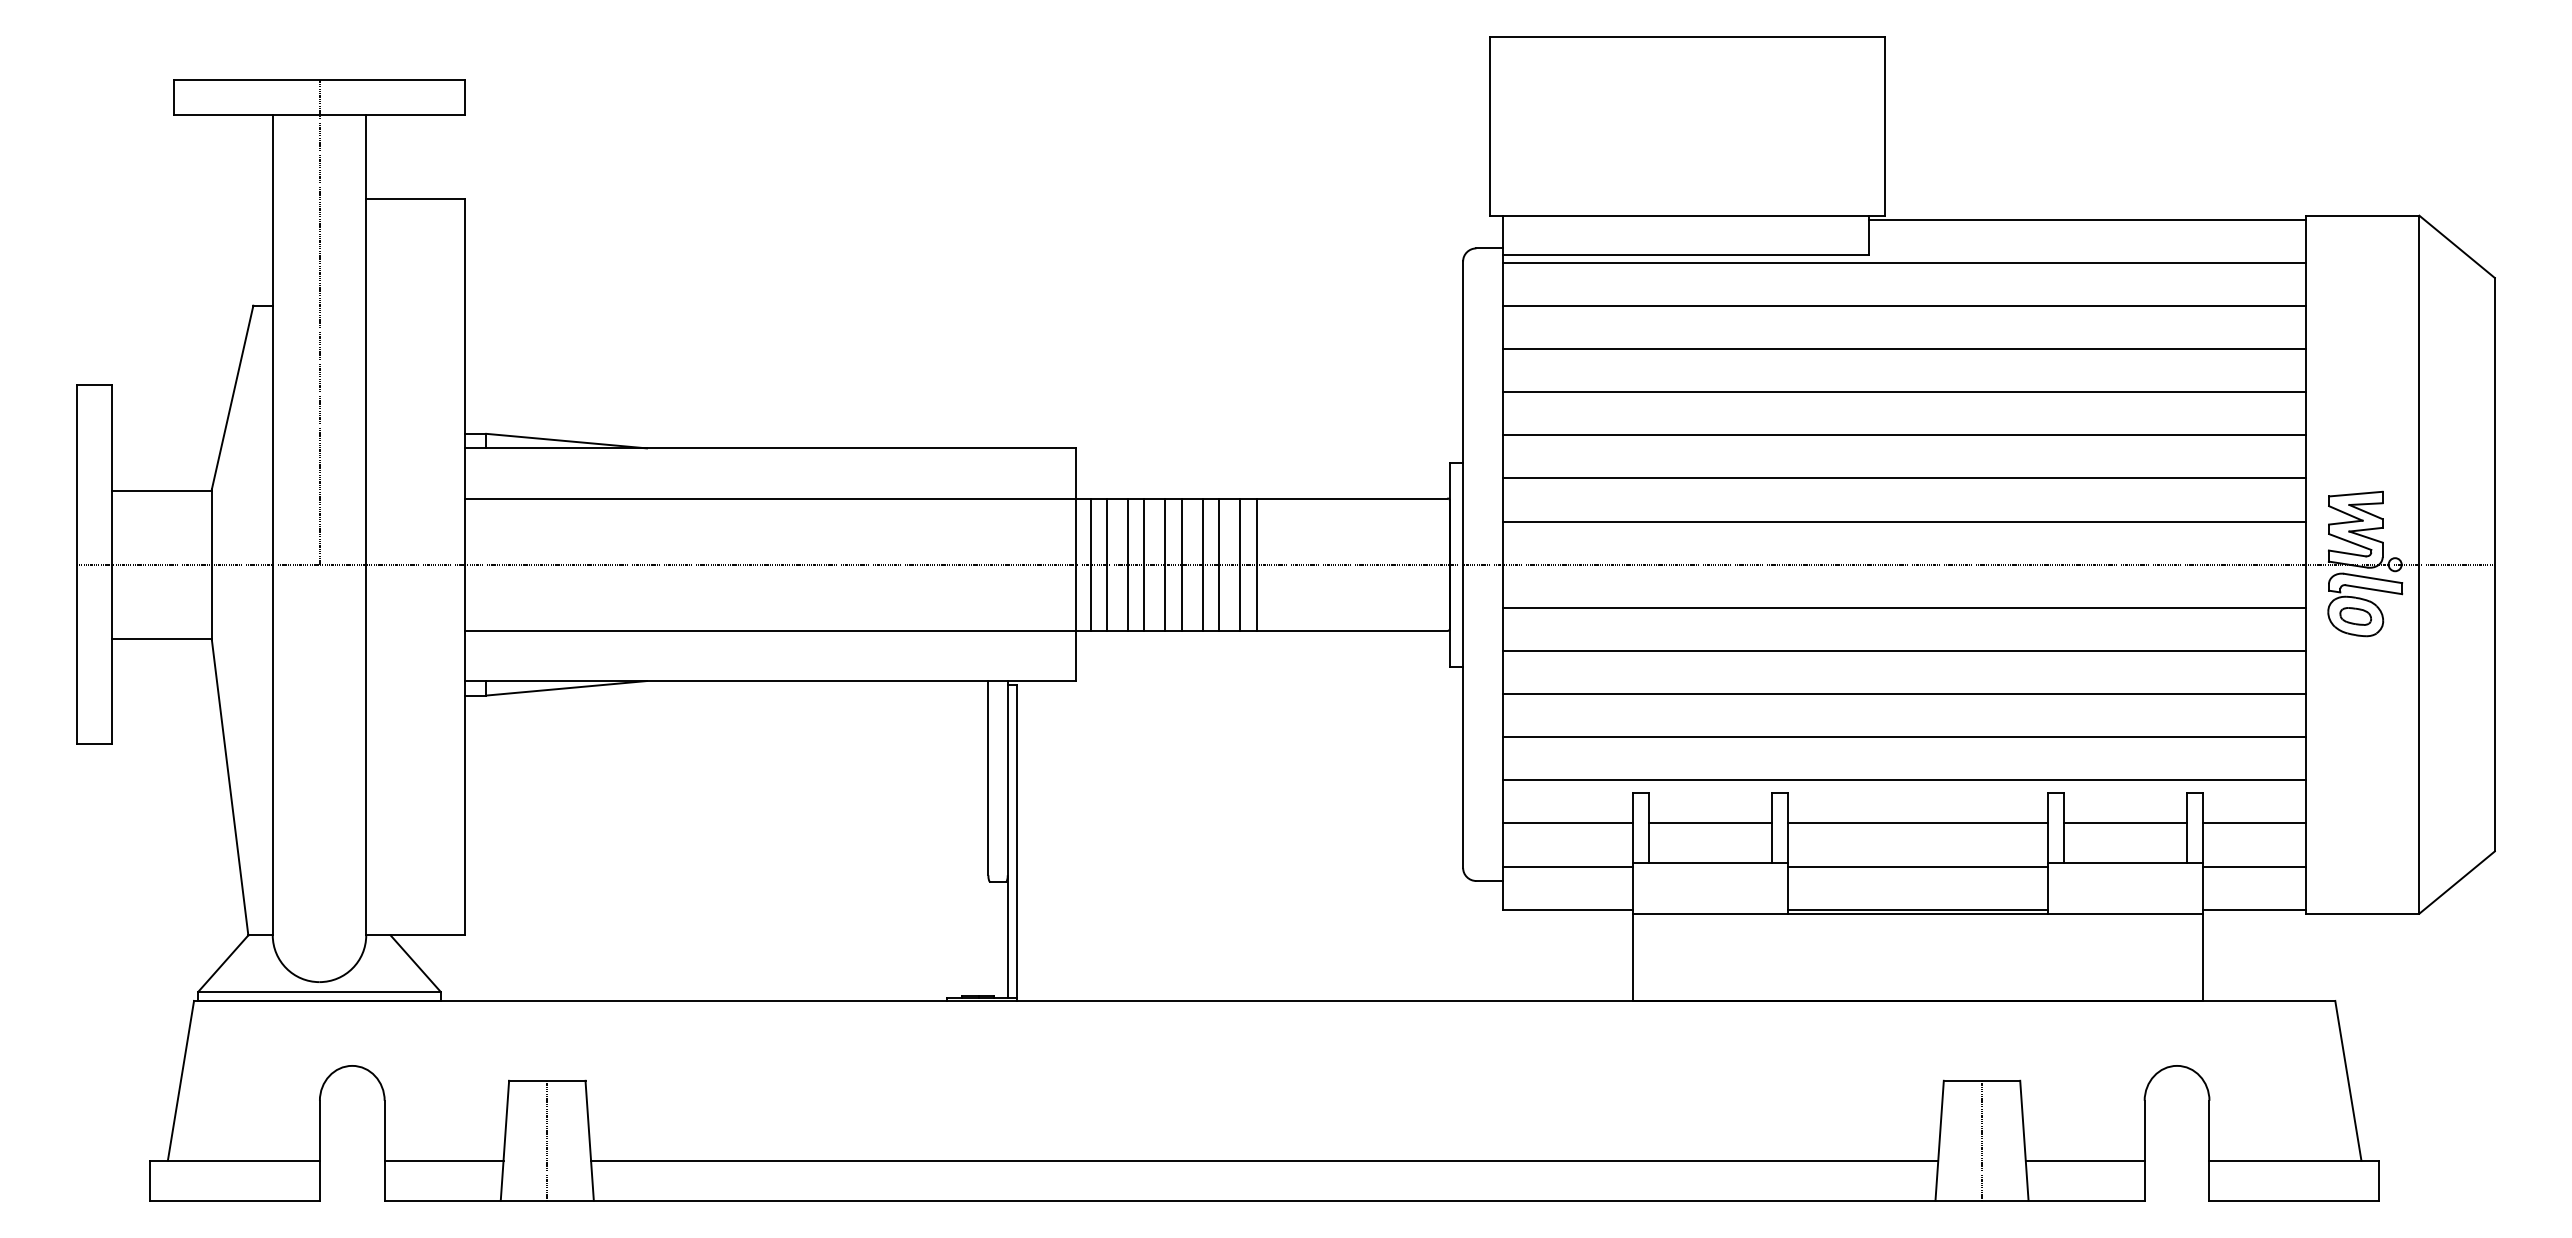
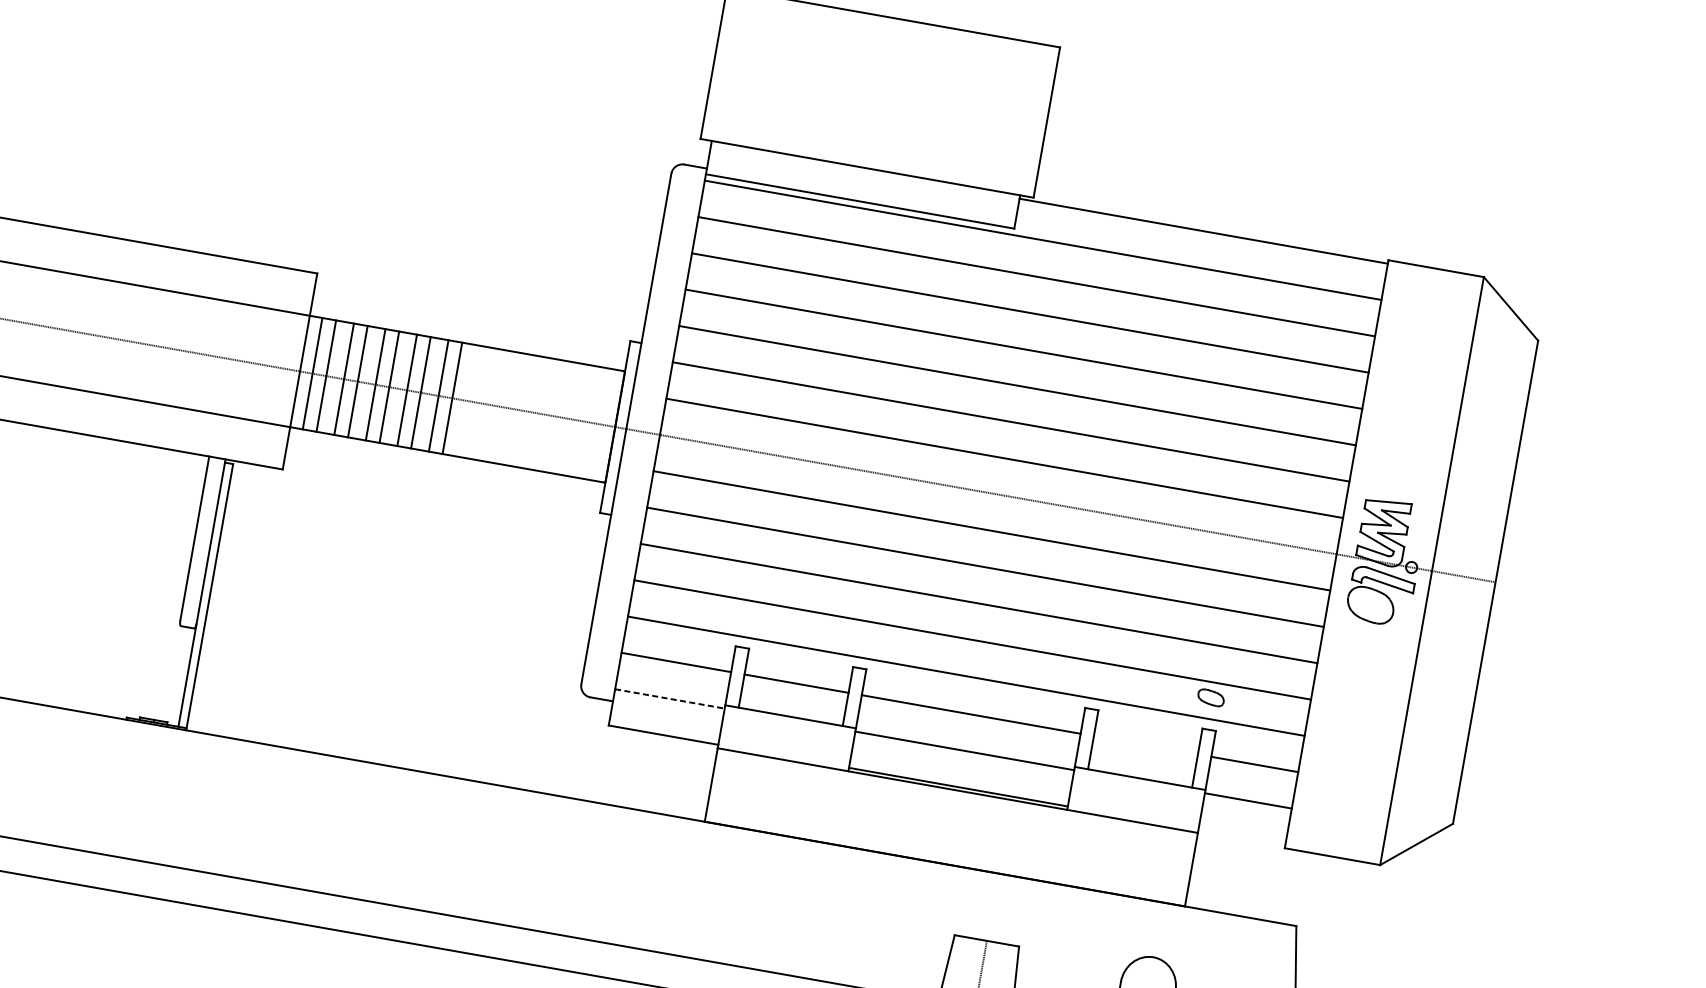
part: (2355, 616) -> (1210, 697), moved
line: (2125, 823) -> (1146, 745), removed
line: (1568, 866) -> (670, 698), solid -> dashed
line: (2254, 909) -> (1241, 837), removed

